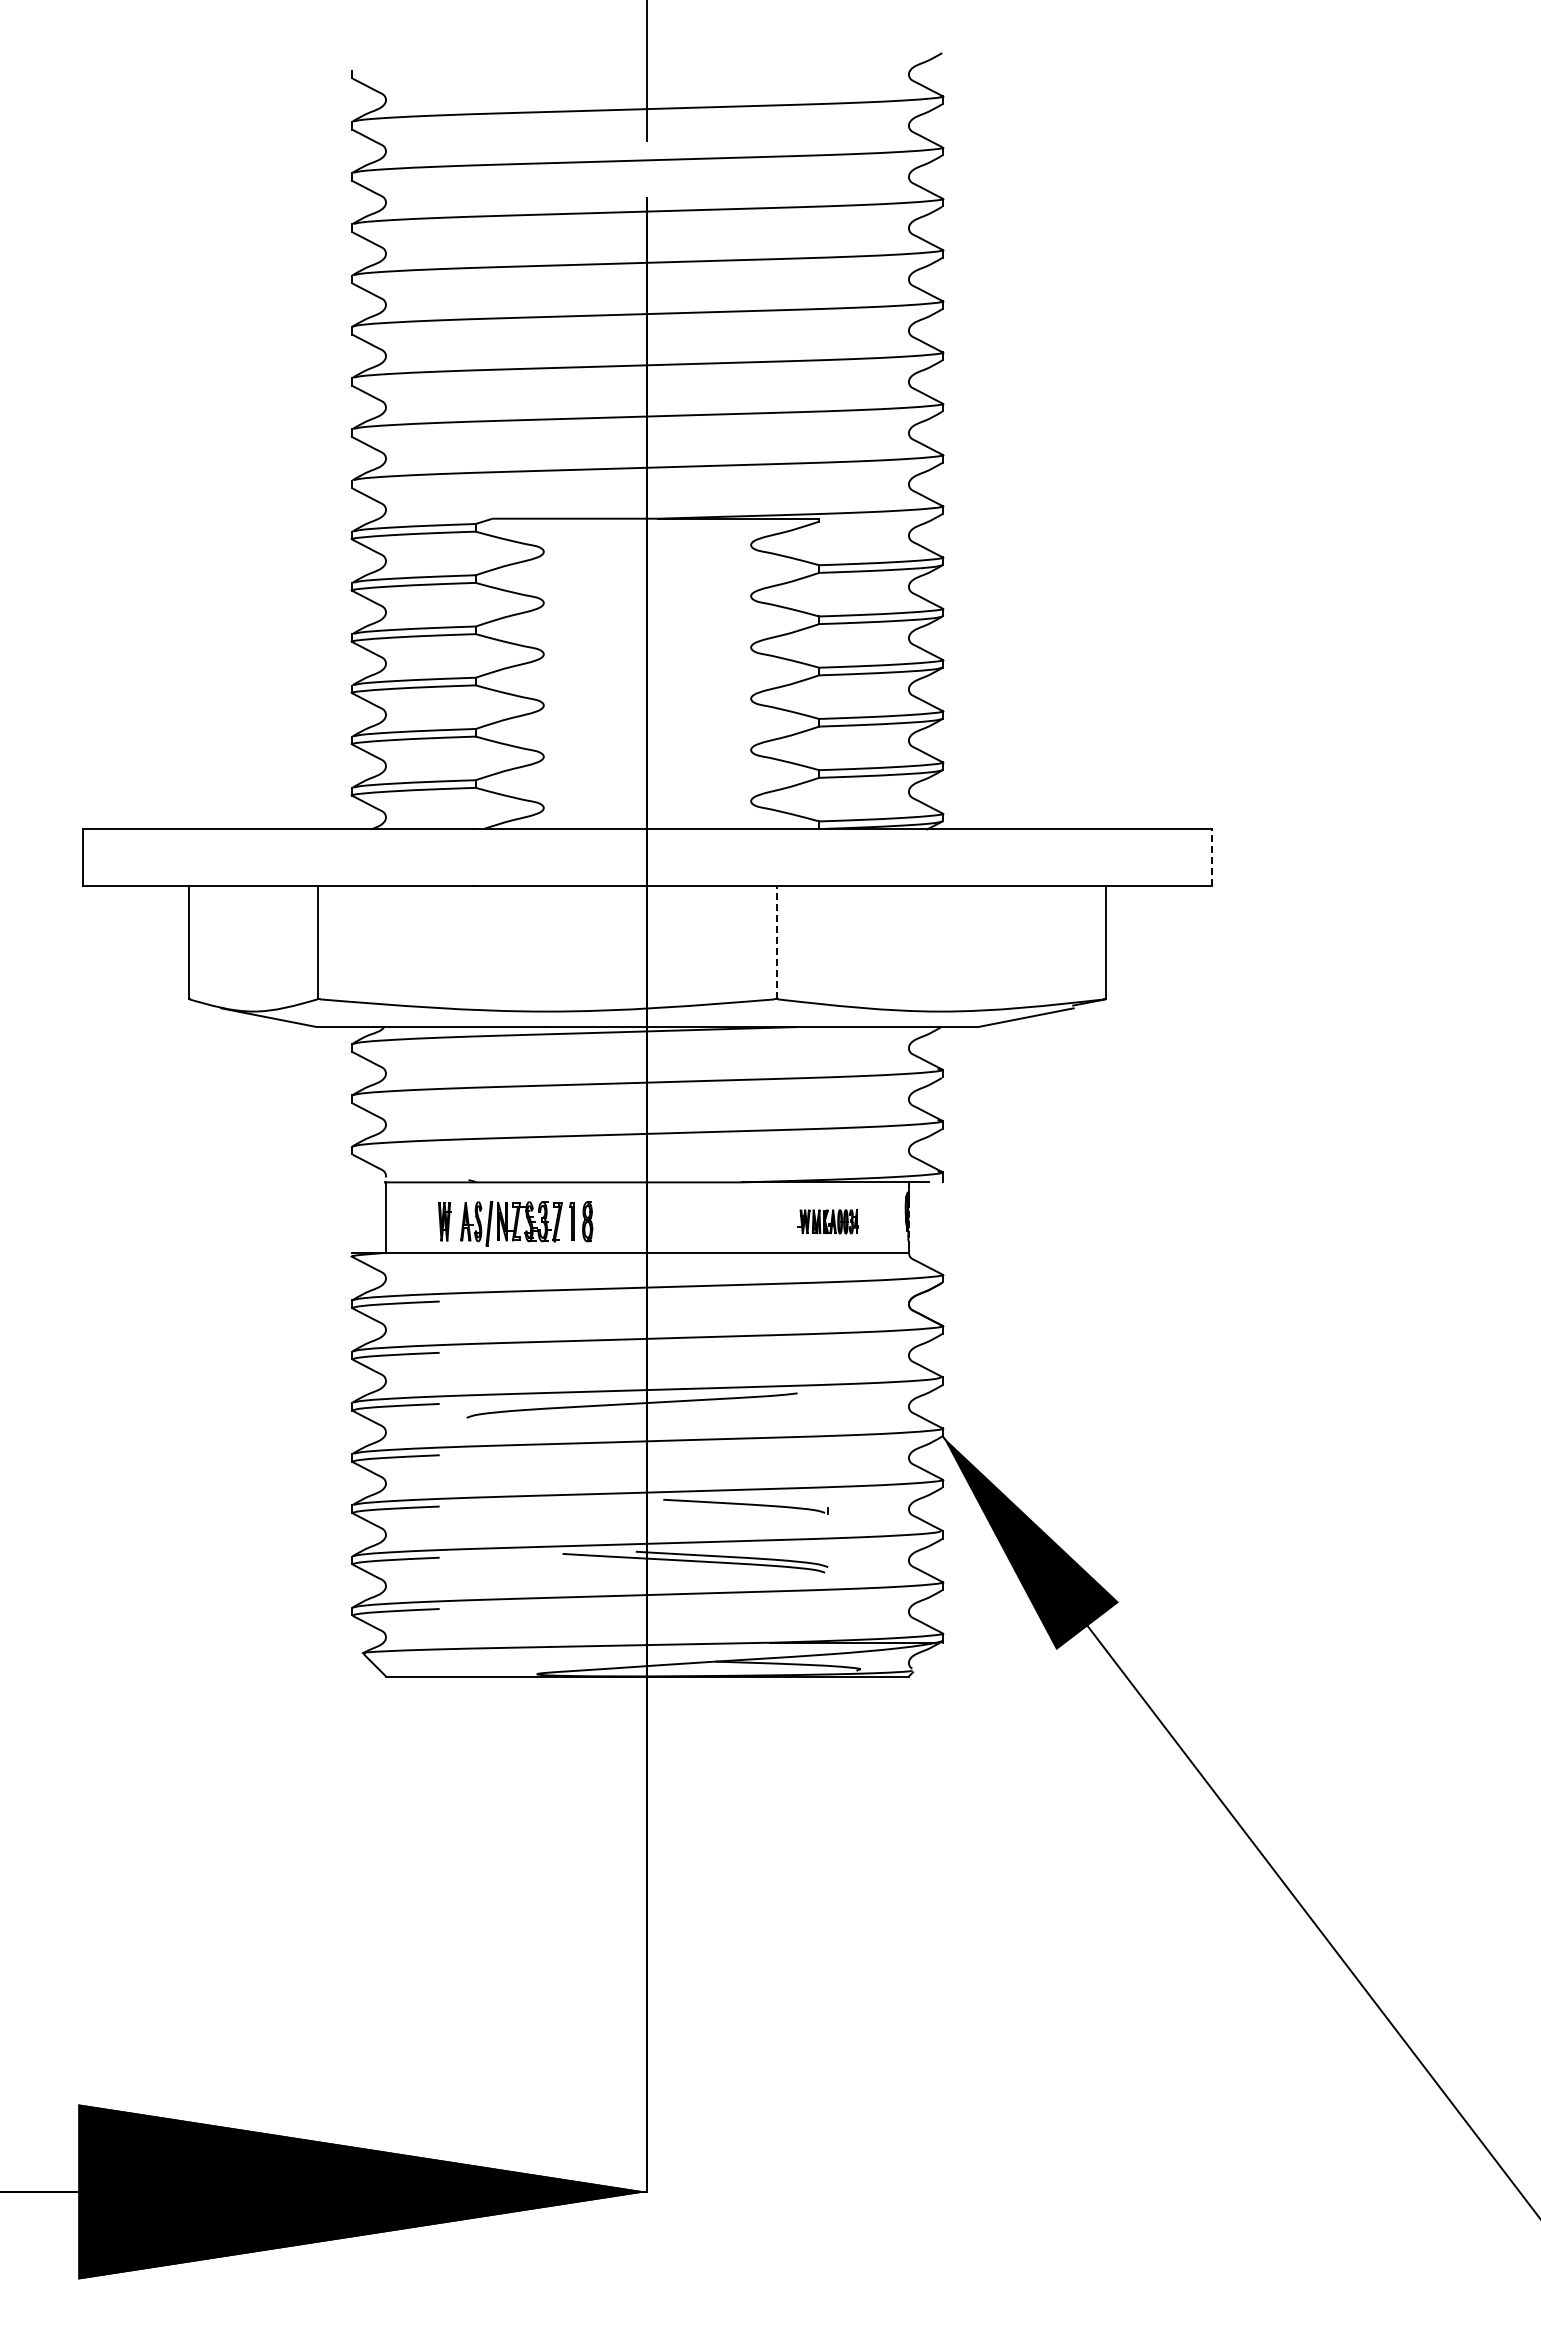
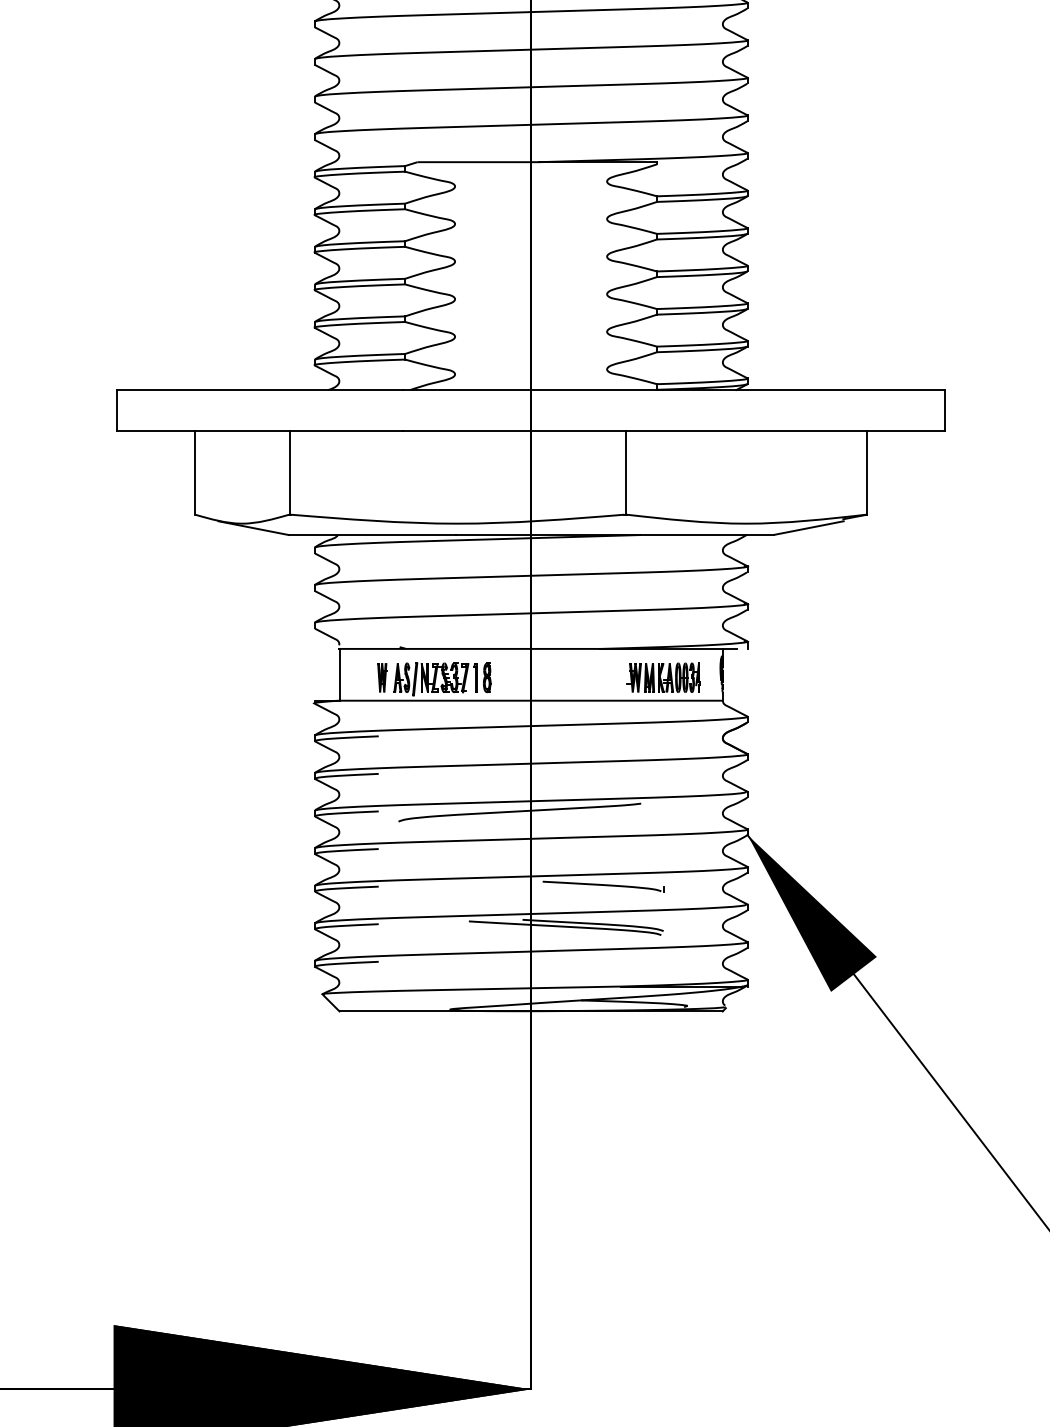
line: (1212, 857) -> (945, 410), dashed -> solid
line: (776, 942) -> (625, 472), dashed -> solid
part: (827, 1221) -> (663, 677), size x1.67

